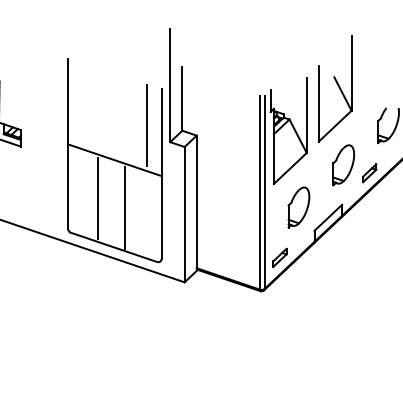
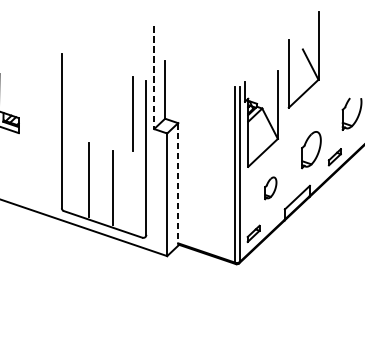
line: (170, 85) -> (154, 77), solid -> dashed
part: (334, 88) -> (303, 59), moved
line: (114, 159) -> (103, 144), removed
line: (196, 202) -> (177, 183), solid -> dashed
part: (298, 207) -> (270, 188), size x0.6

